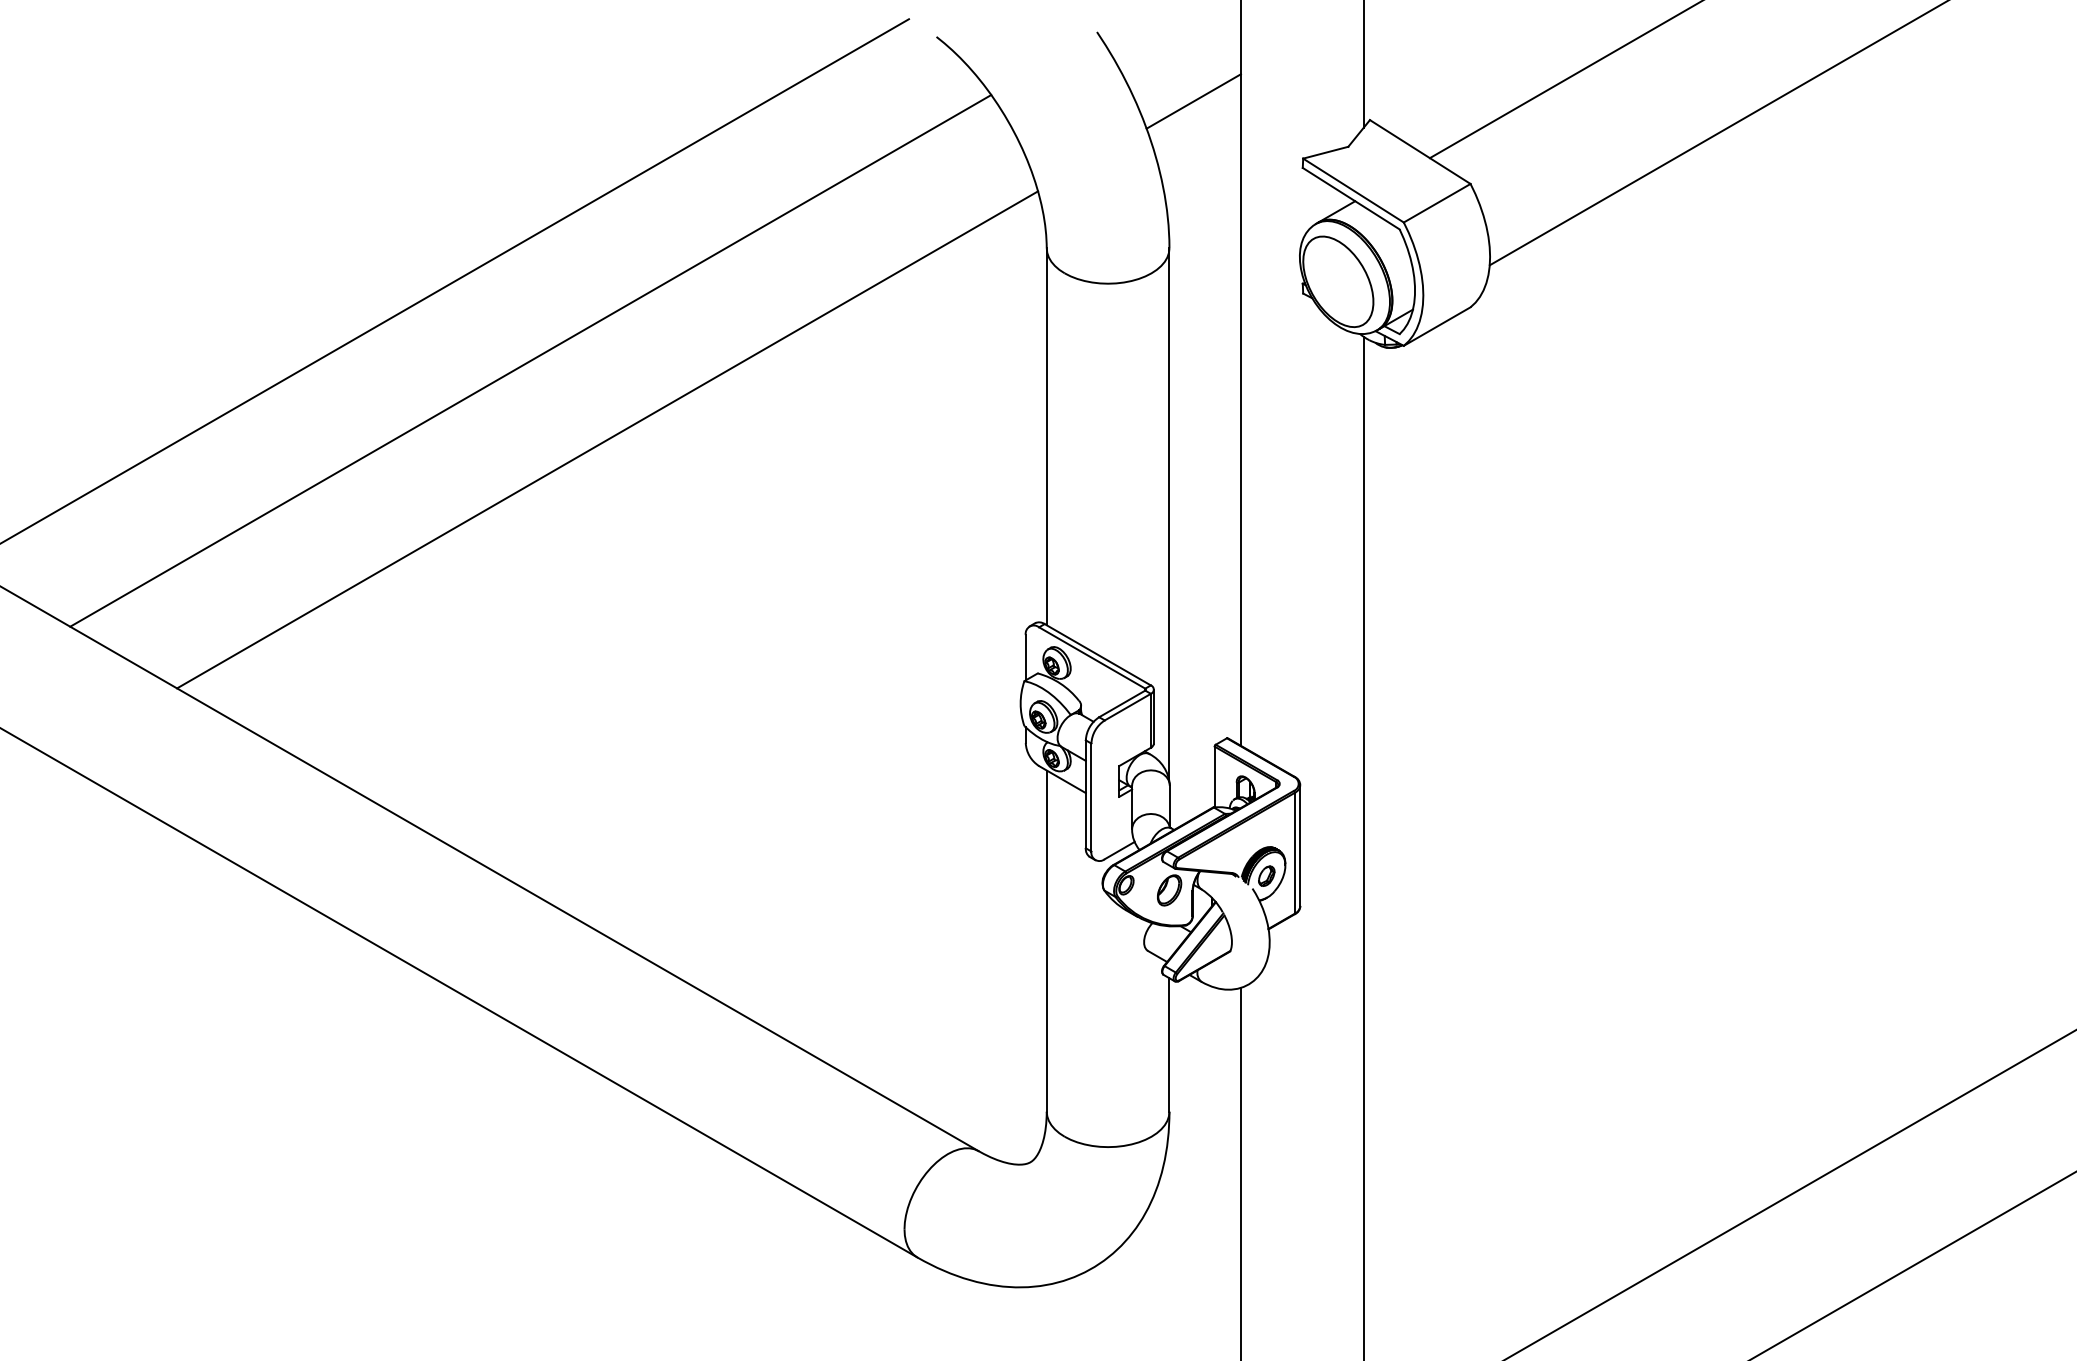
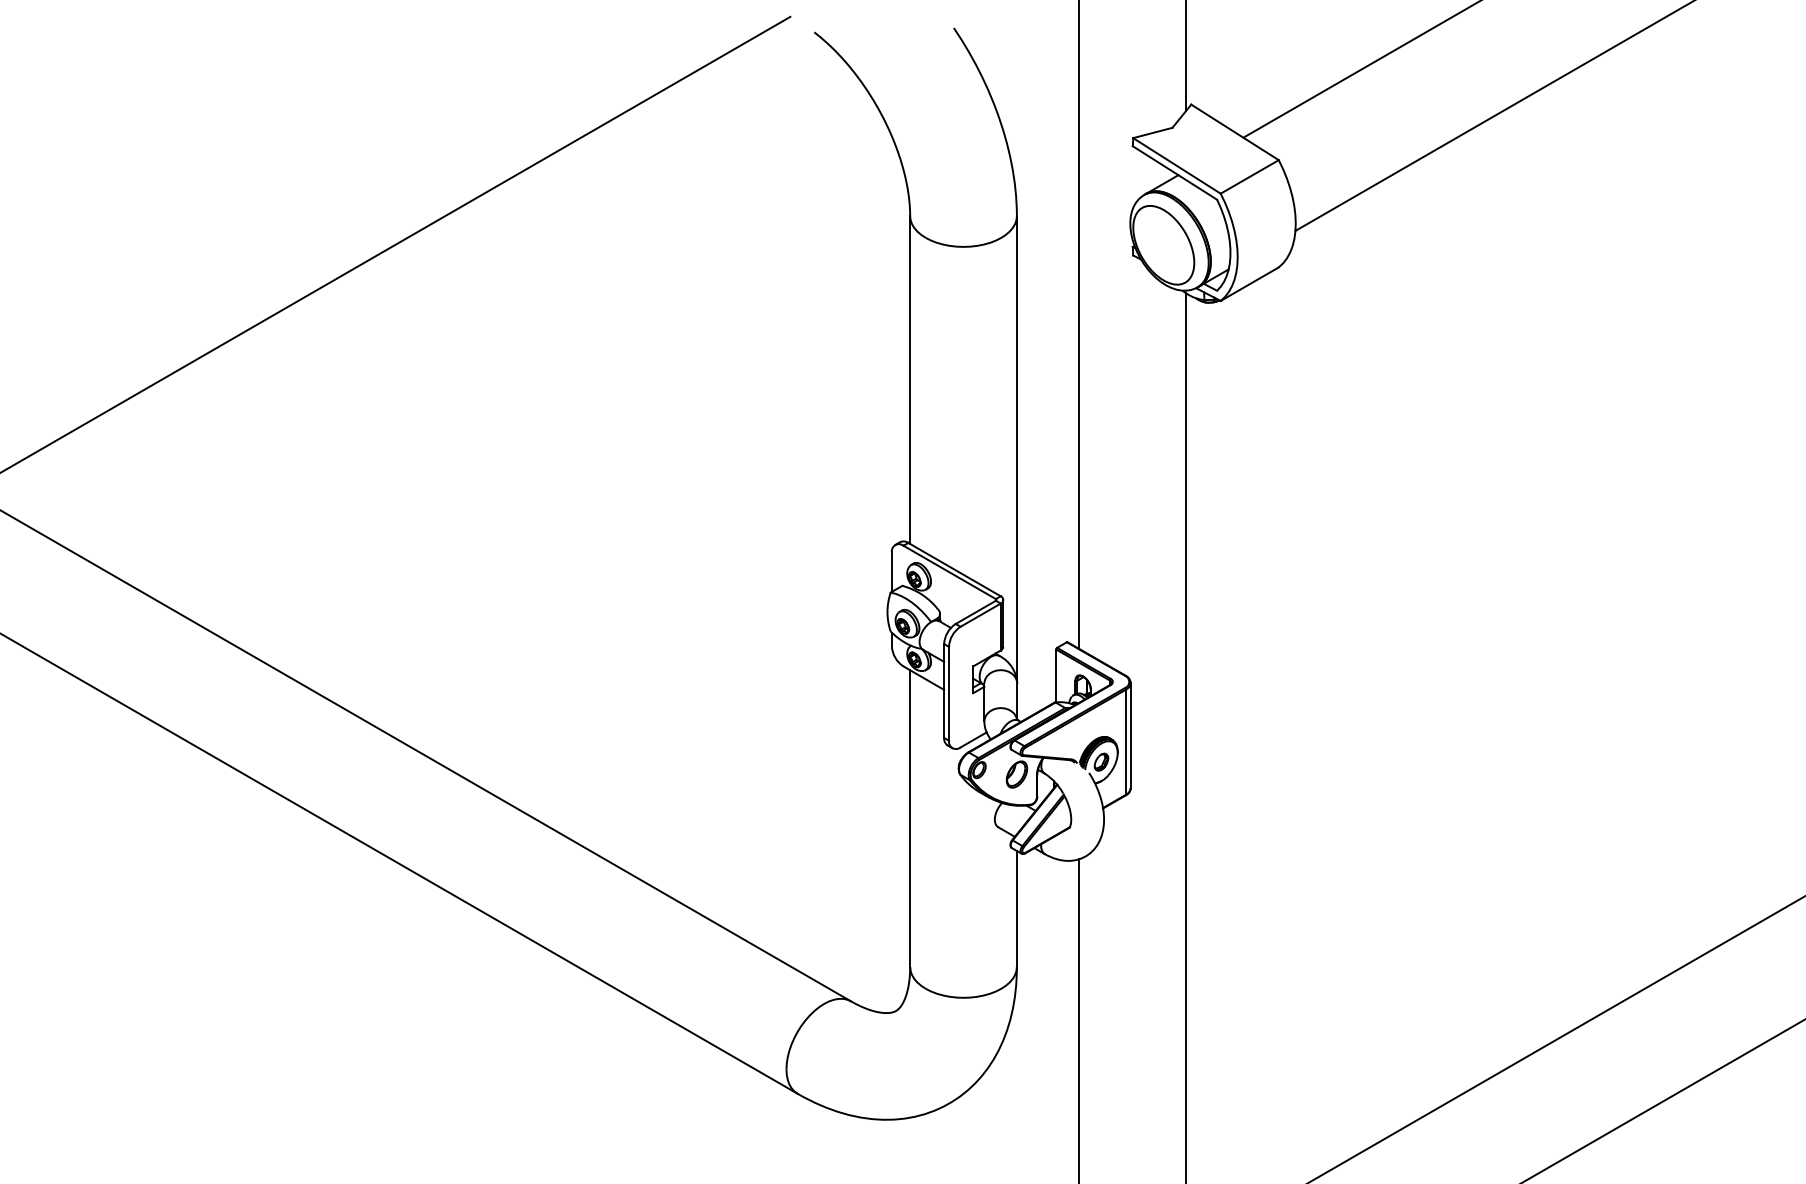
line: (1193, 101) -> (1037, 88), removed
line: (530, 360) -> (461, 313), removed
line: (607, 439) -> (528, 382), removed

